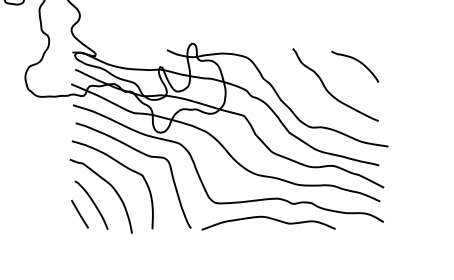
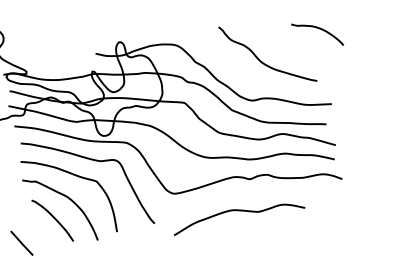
curve: (358, 62) -> (319, 29), moved
line: (79, 213) -> (21, 242), moved
curve: (270, 219) -> (239, 211), moved

